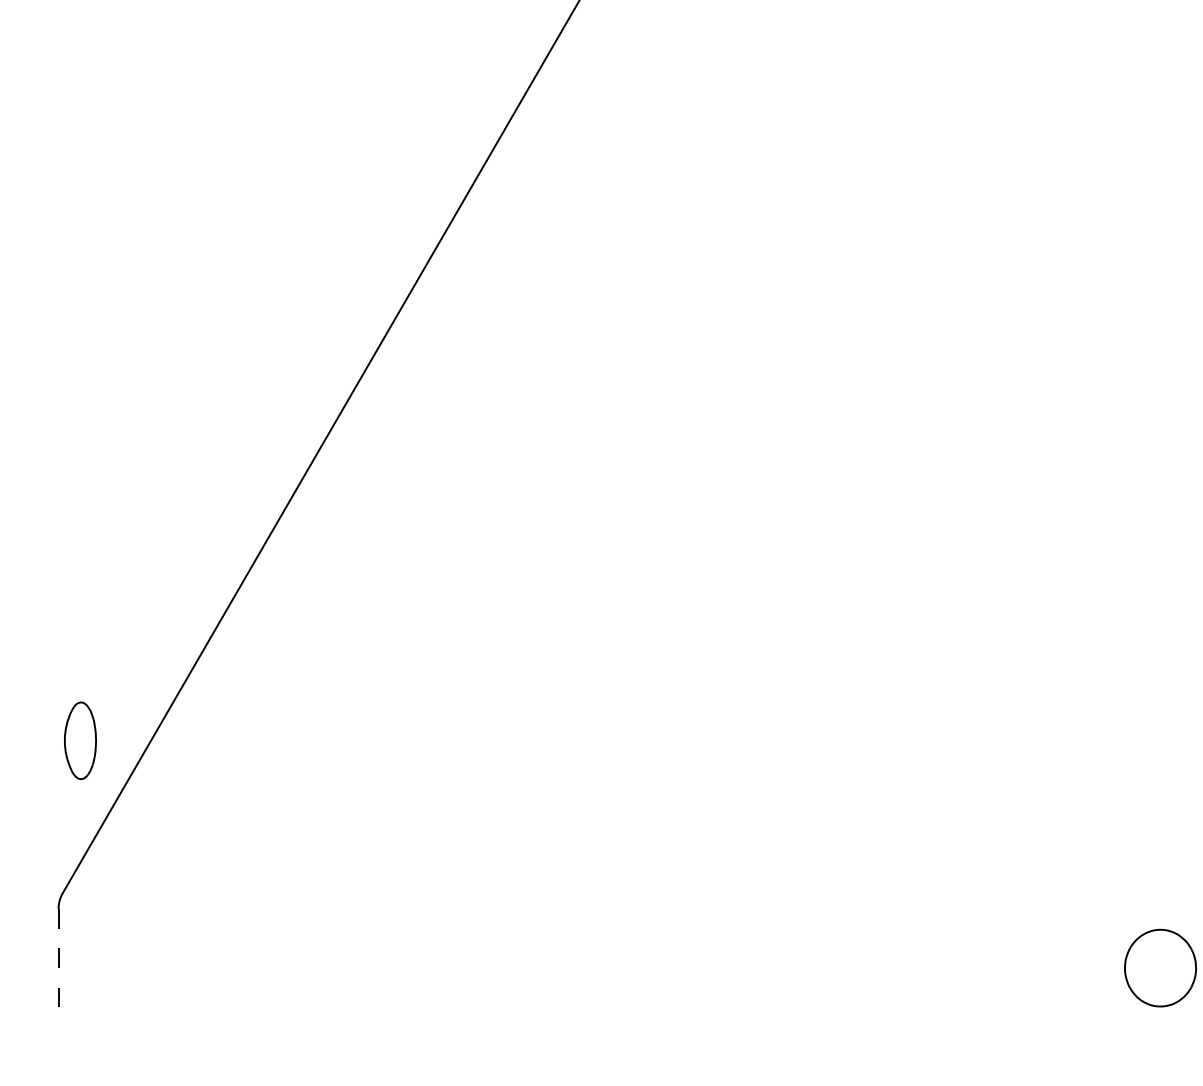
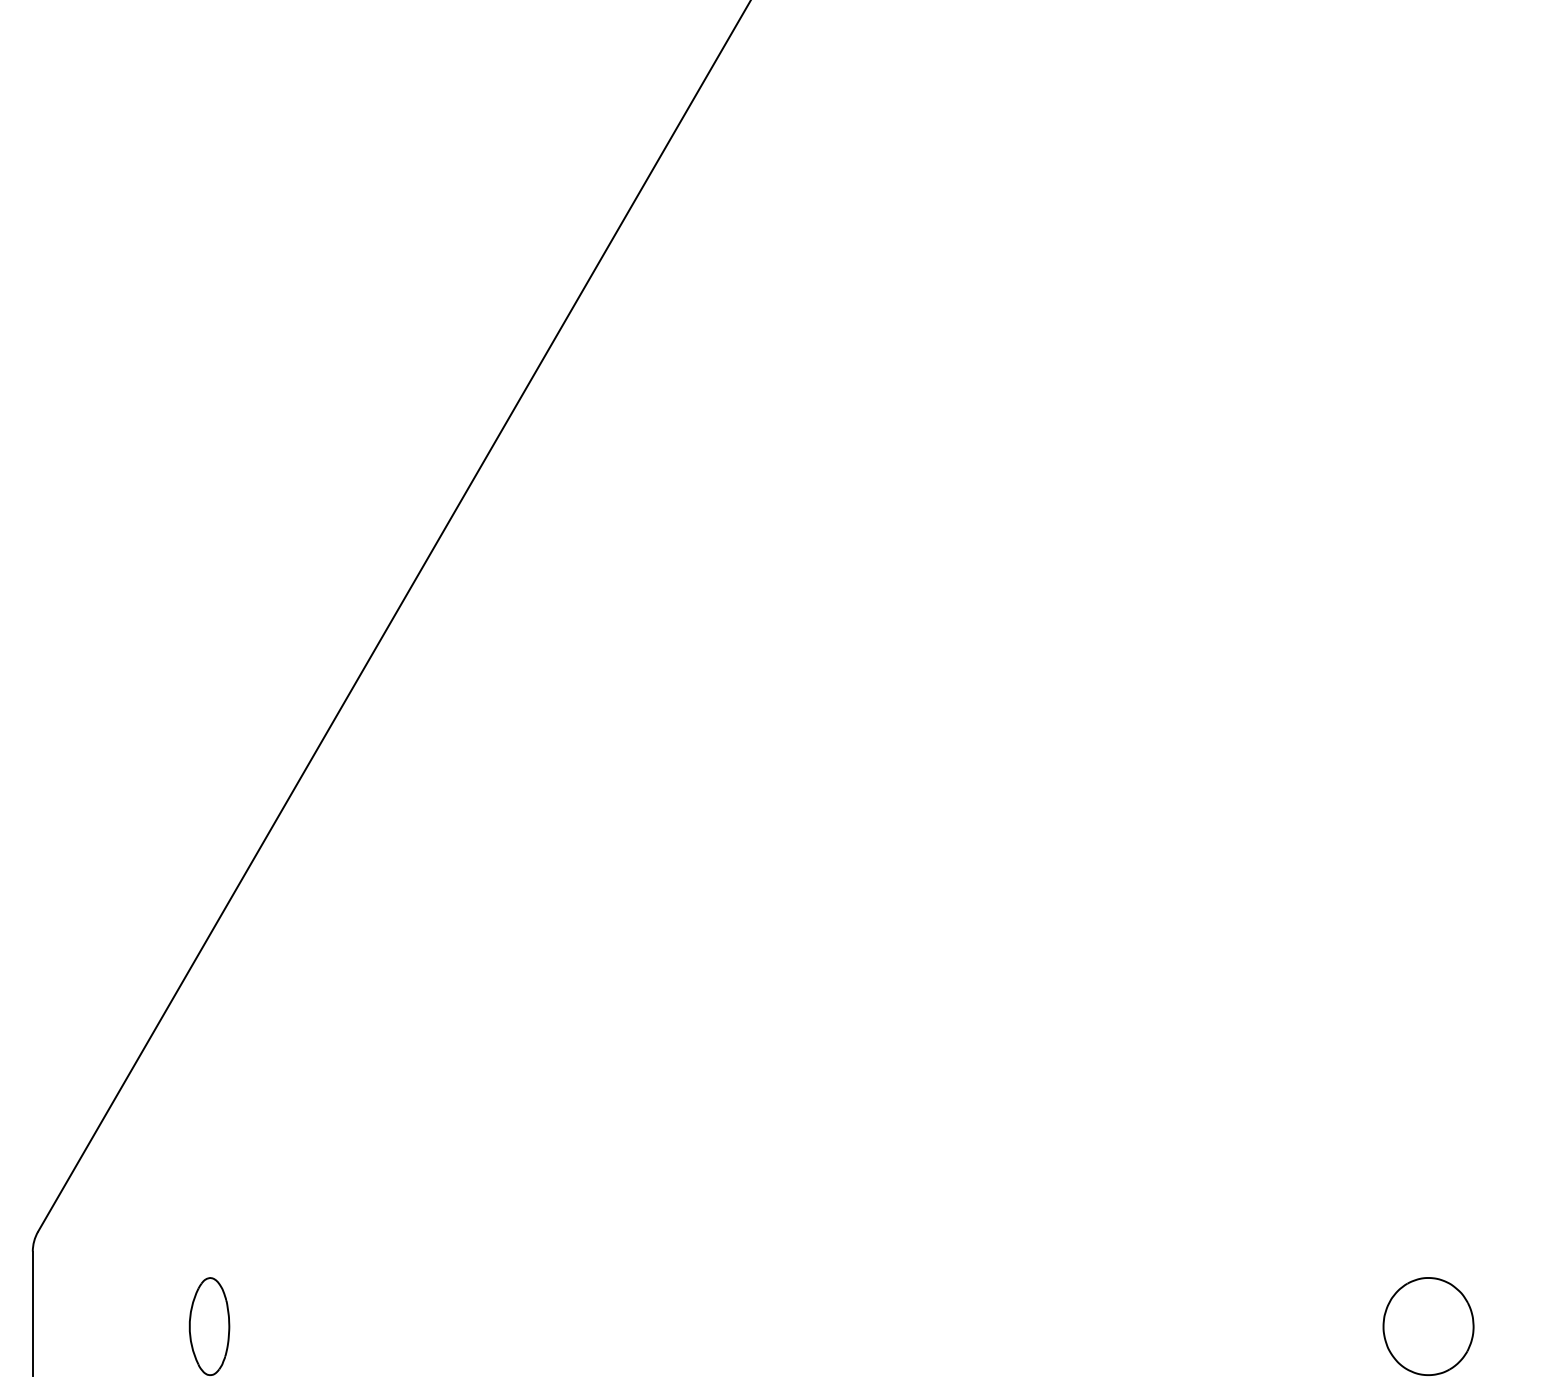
part: (80, 740) -> (209, 1326), moved
line: (58, 958) -> (32, 1314), dashed -> solid

